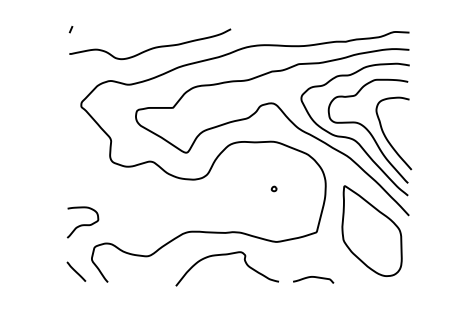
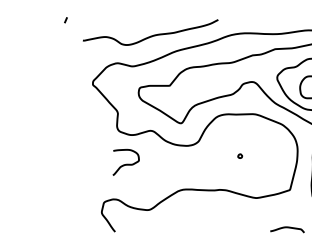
line: (70, 29) -> (65, 20), moved
part: (273, 188) -> (239, 155), moved
curve: (83, 224) -> (126, 164), moved
curve: (226, 255) -> (214, 209), removed
line: (76, 271) -> (88, 222), removed

